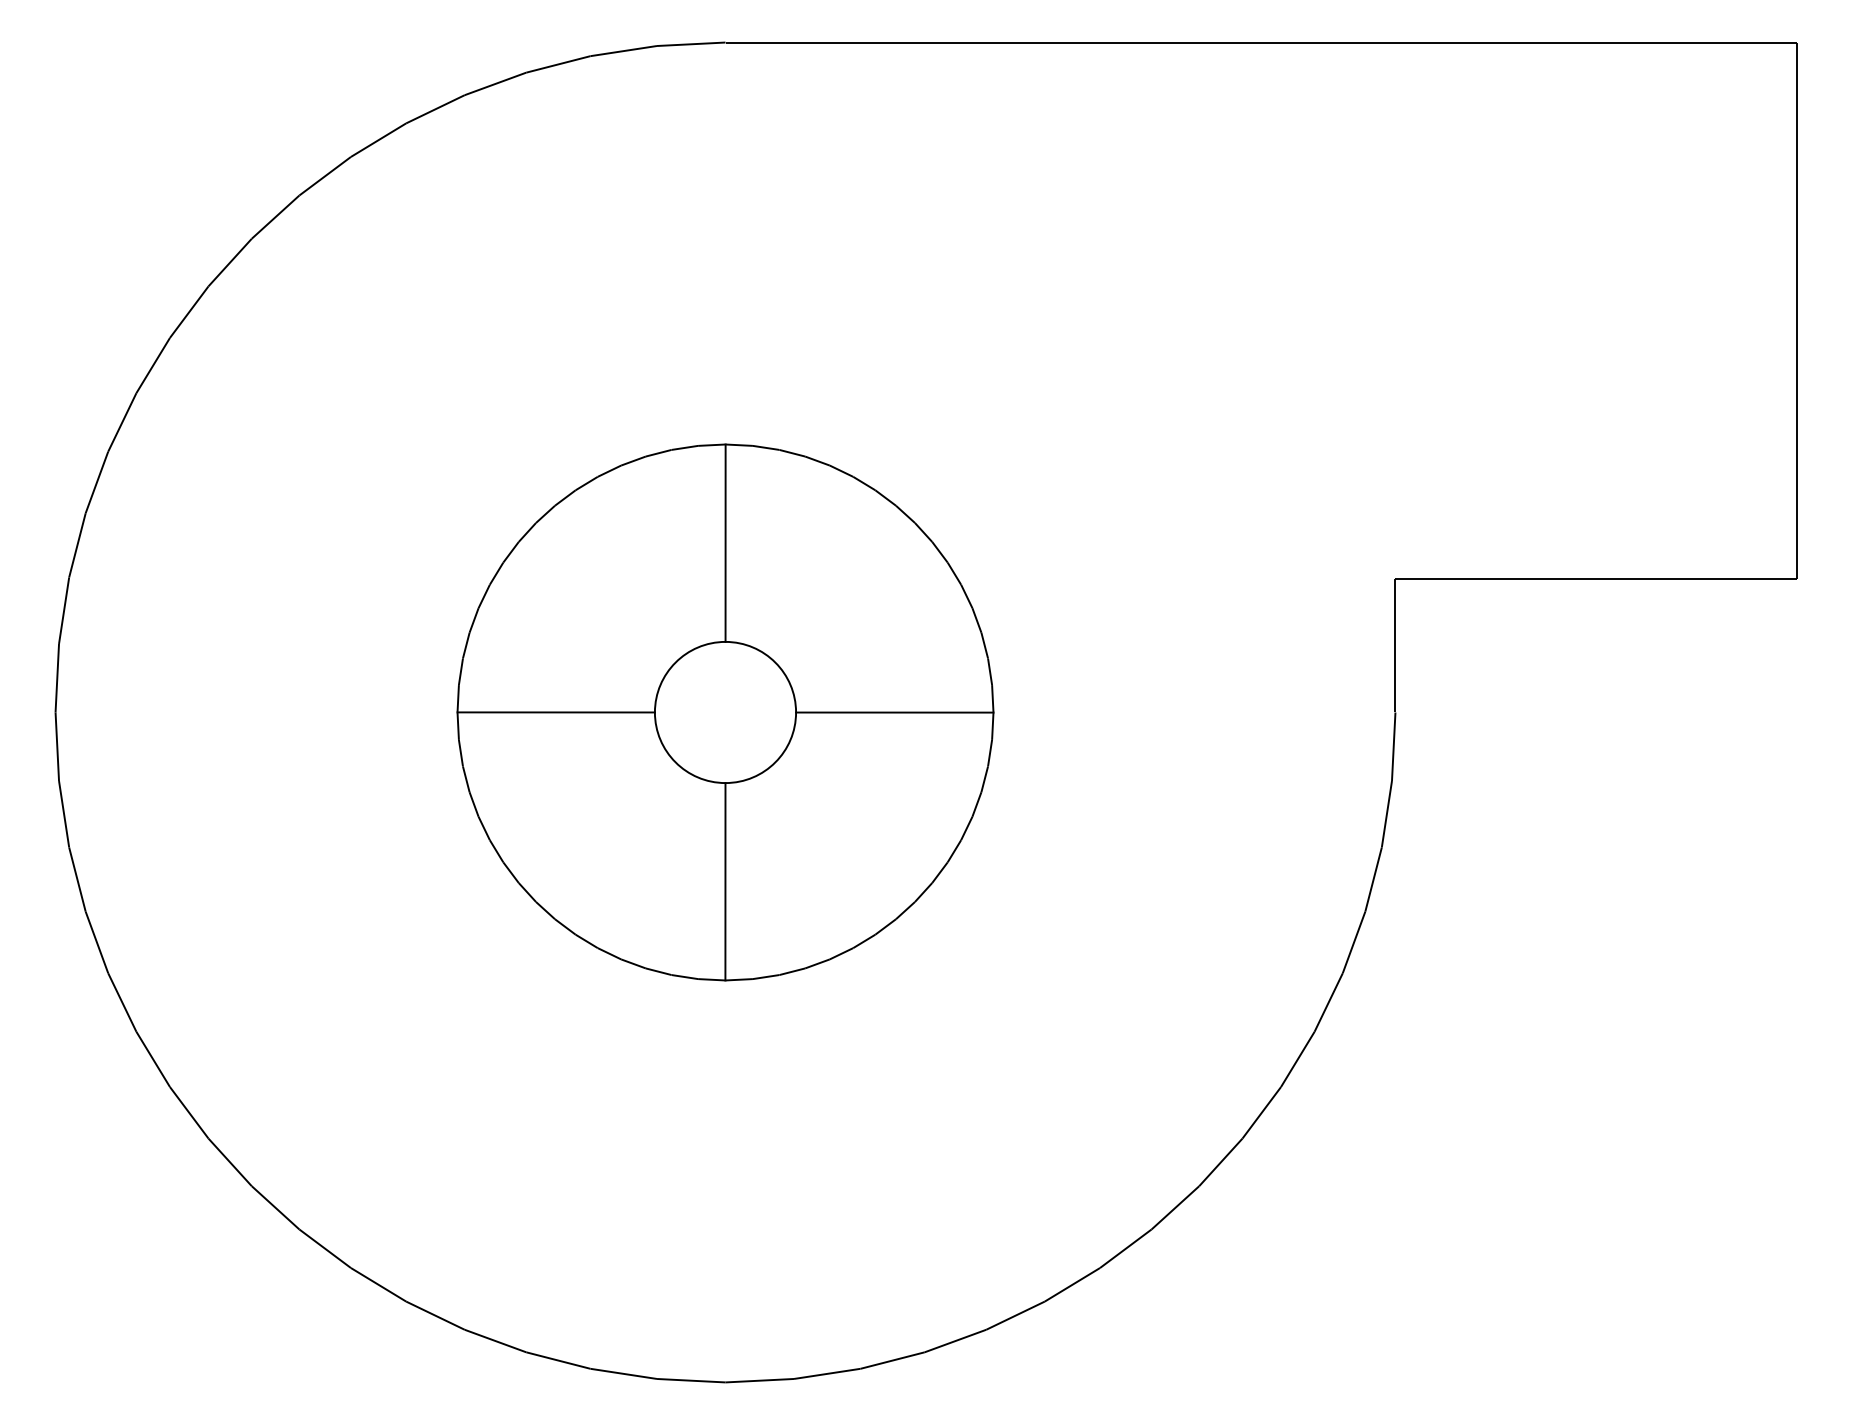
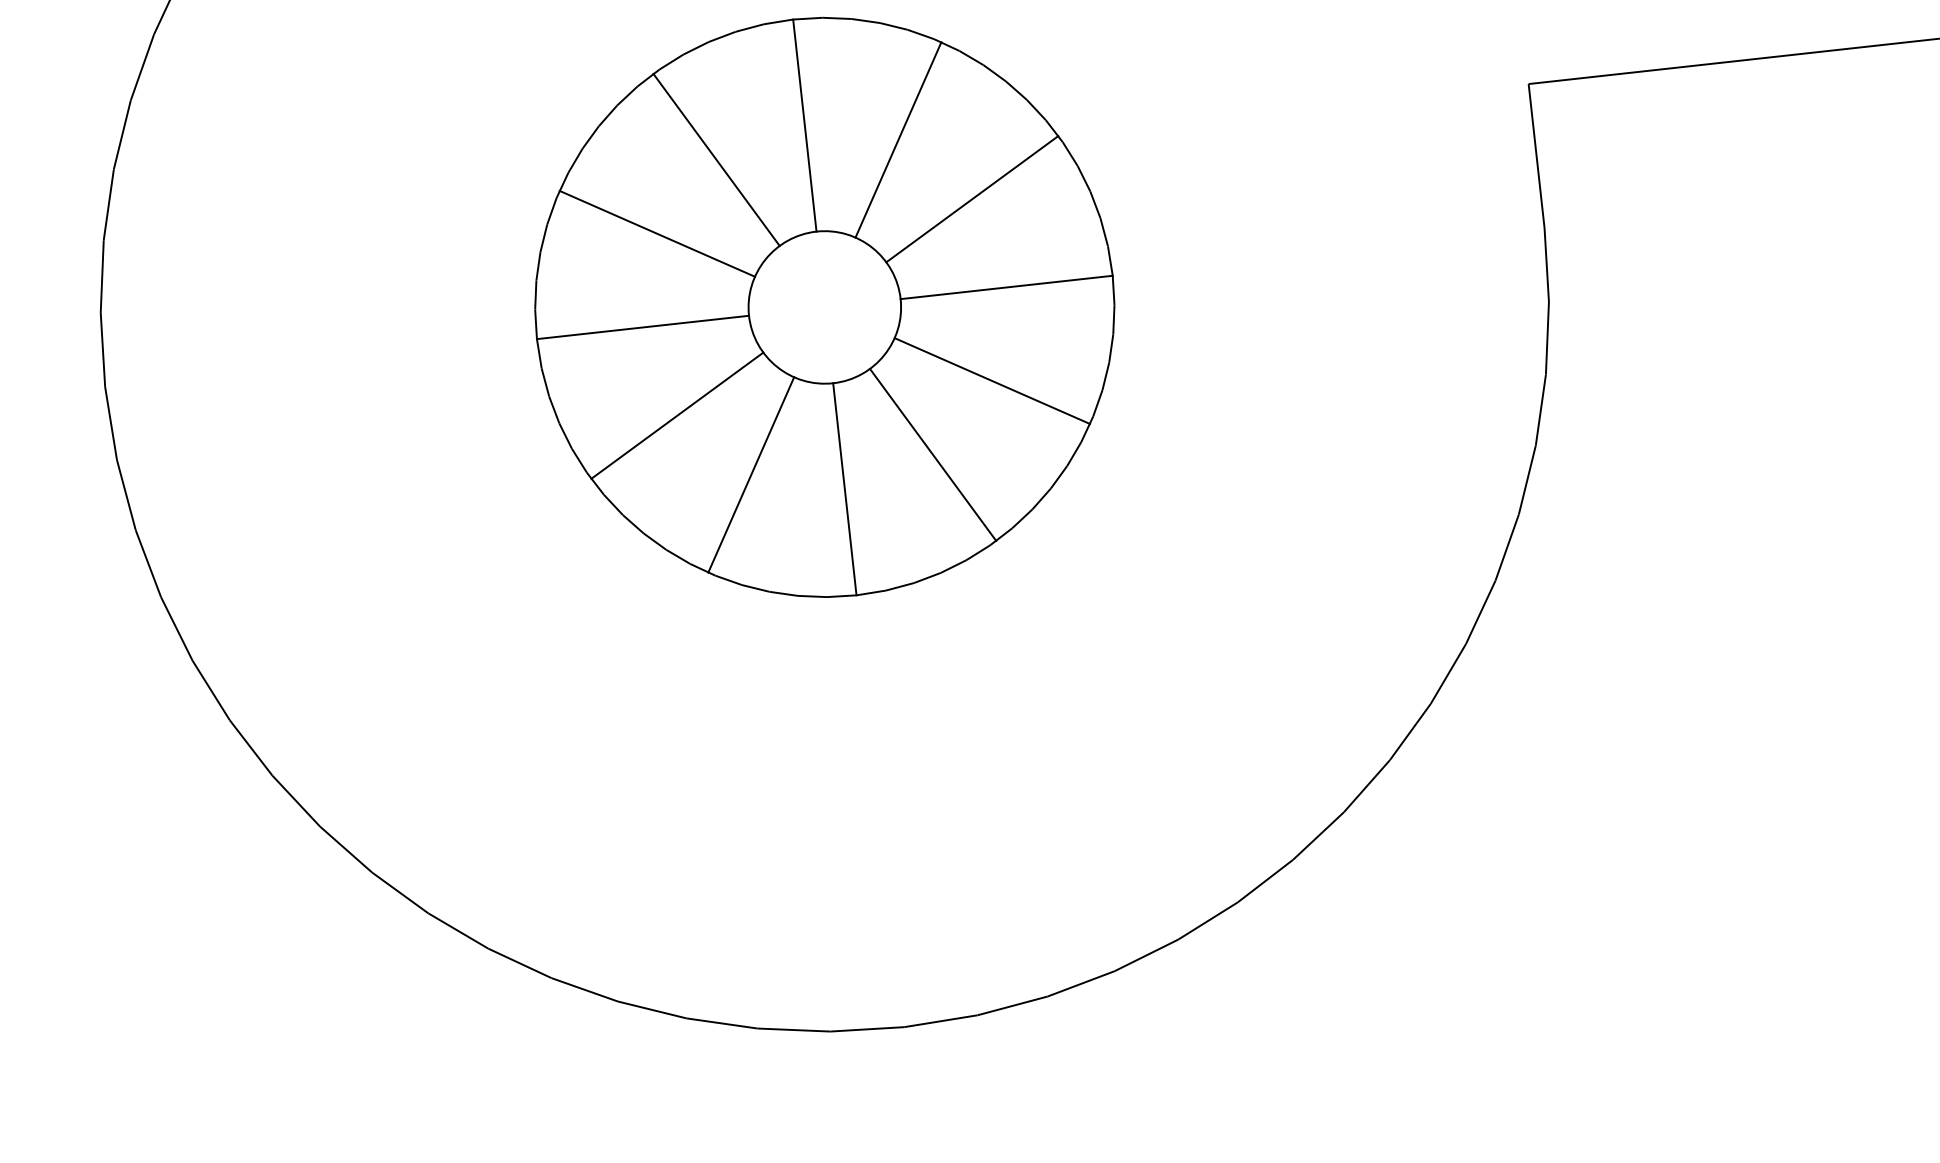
line: (640, 565) -> (716, 159), added
line: (809, 565) -> (897, 139), added
line: (578, 627) -> (656, 233), added
line: (871, 627) -> (971, 198), added
line: (578, 796) -> (676, 415), added
line: (871, 796) -> (991, 380), added
line: (640, 858) -> (750, 474), added
line: (809, 858) -> (932, 454), added

